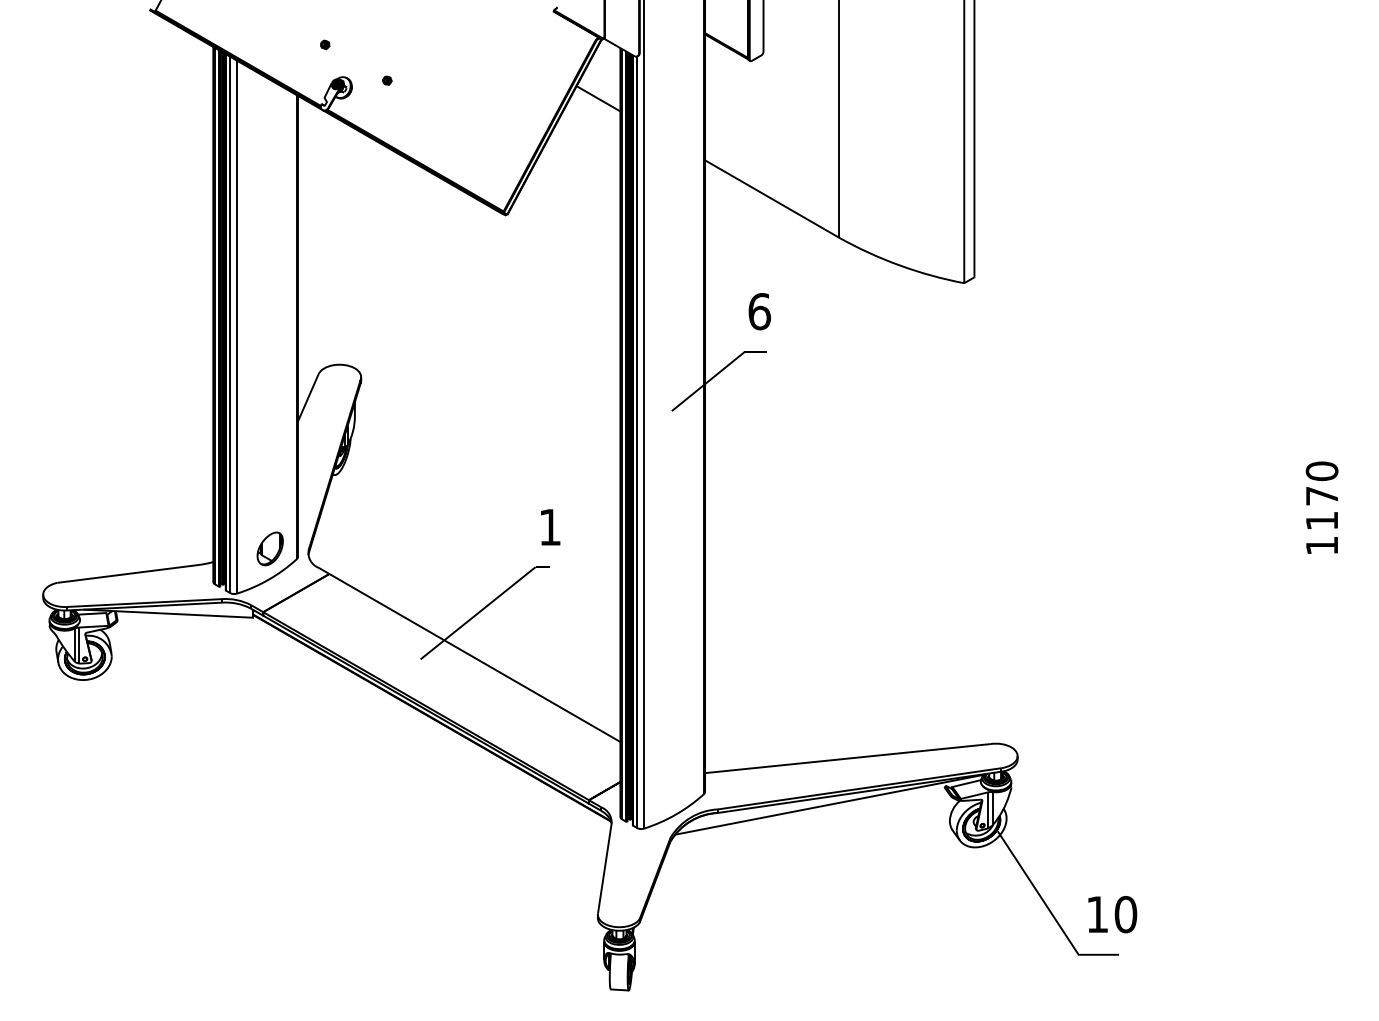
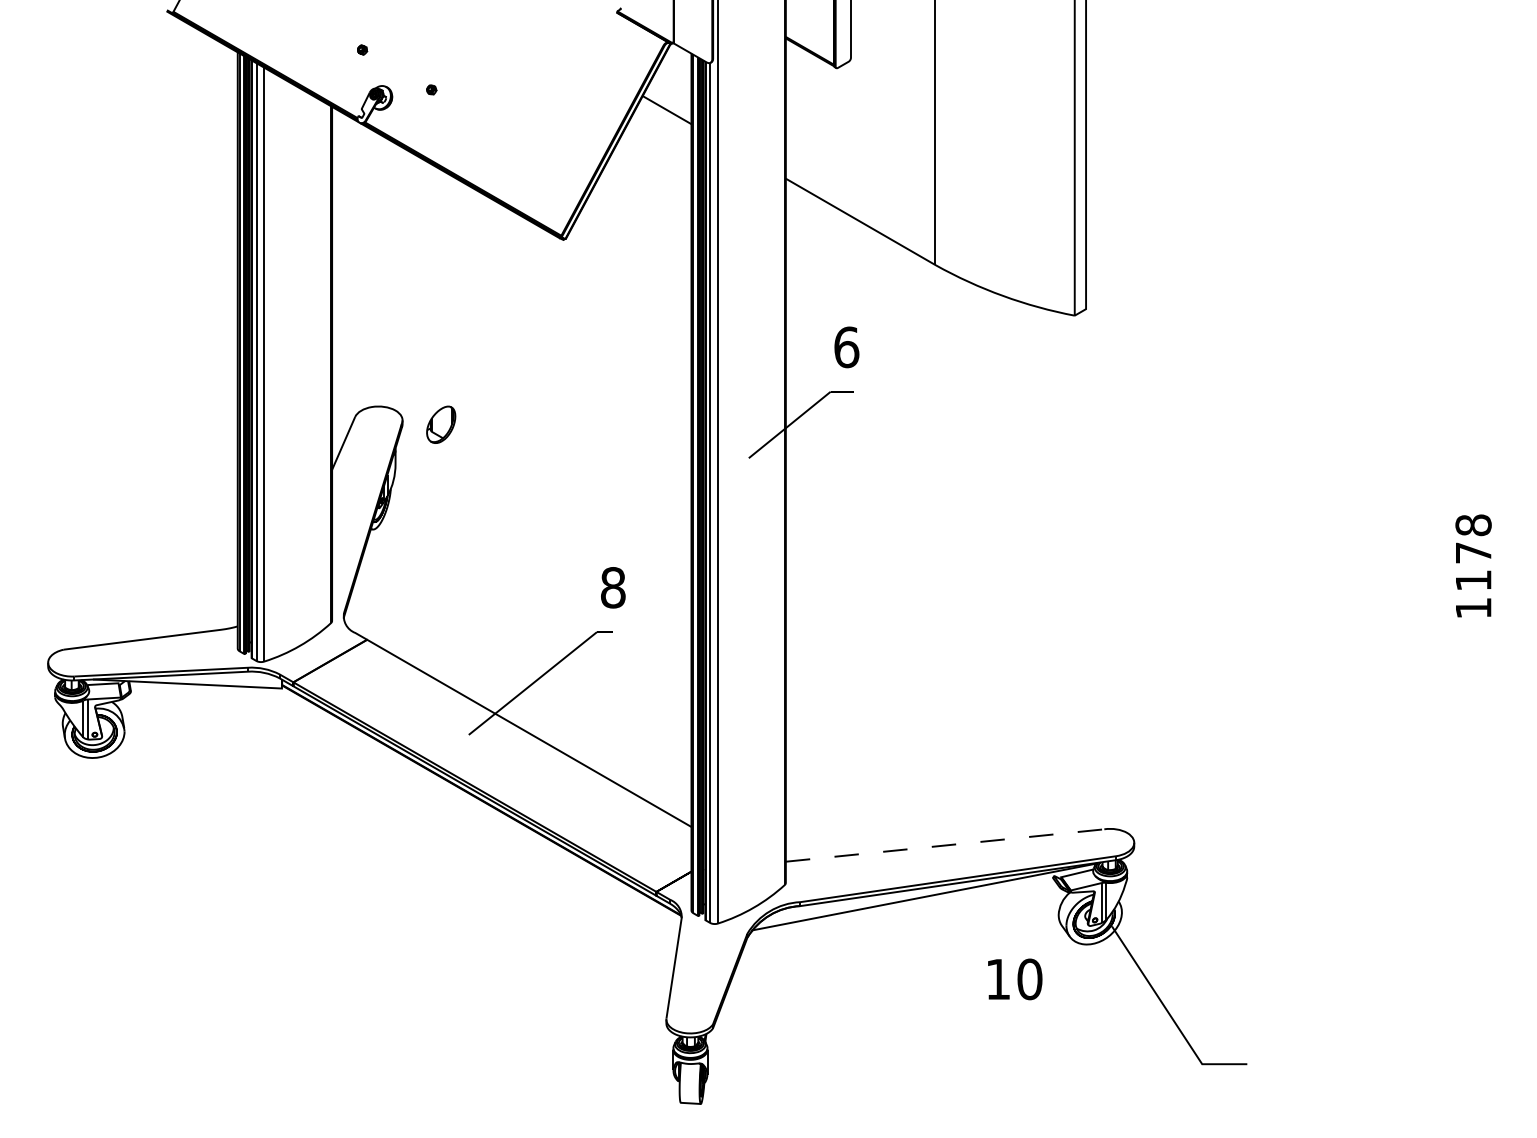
text: (1322, 471) -> (1473, 525), 1170 -> 1178
text: (550, 527) -> (613, 587), 1 -> 8
part: (270, 548) -> (441, 424), moved
line: (848, 758) -> (945, 845), solid -> dashed
text: (1112, 914) -> (1015, 979), moved

